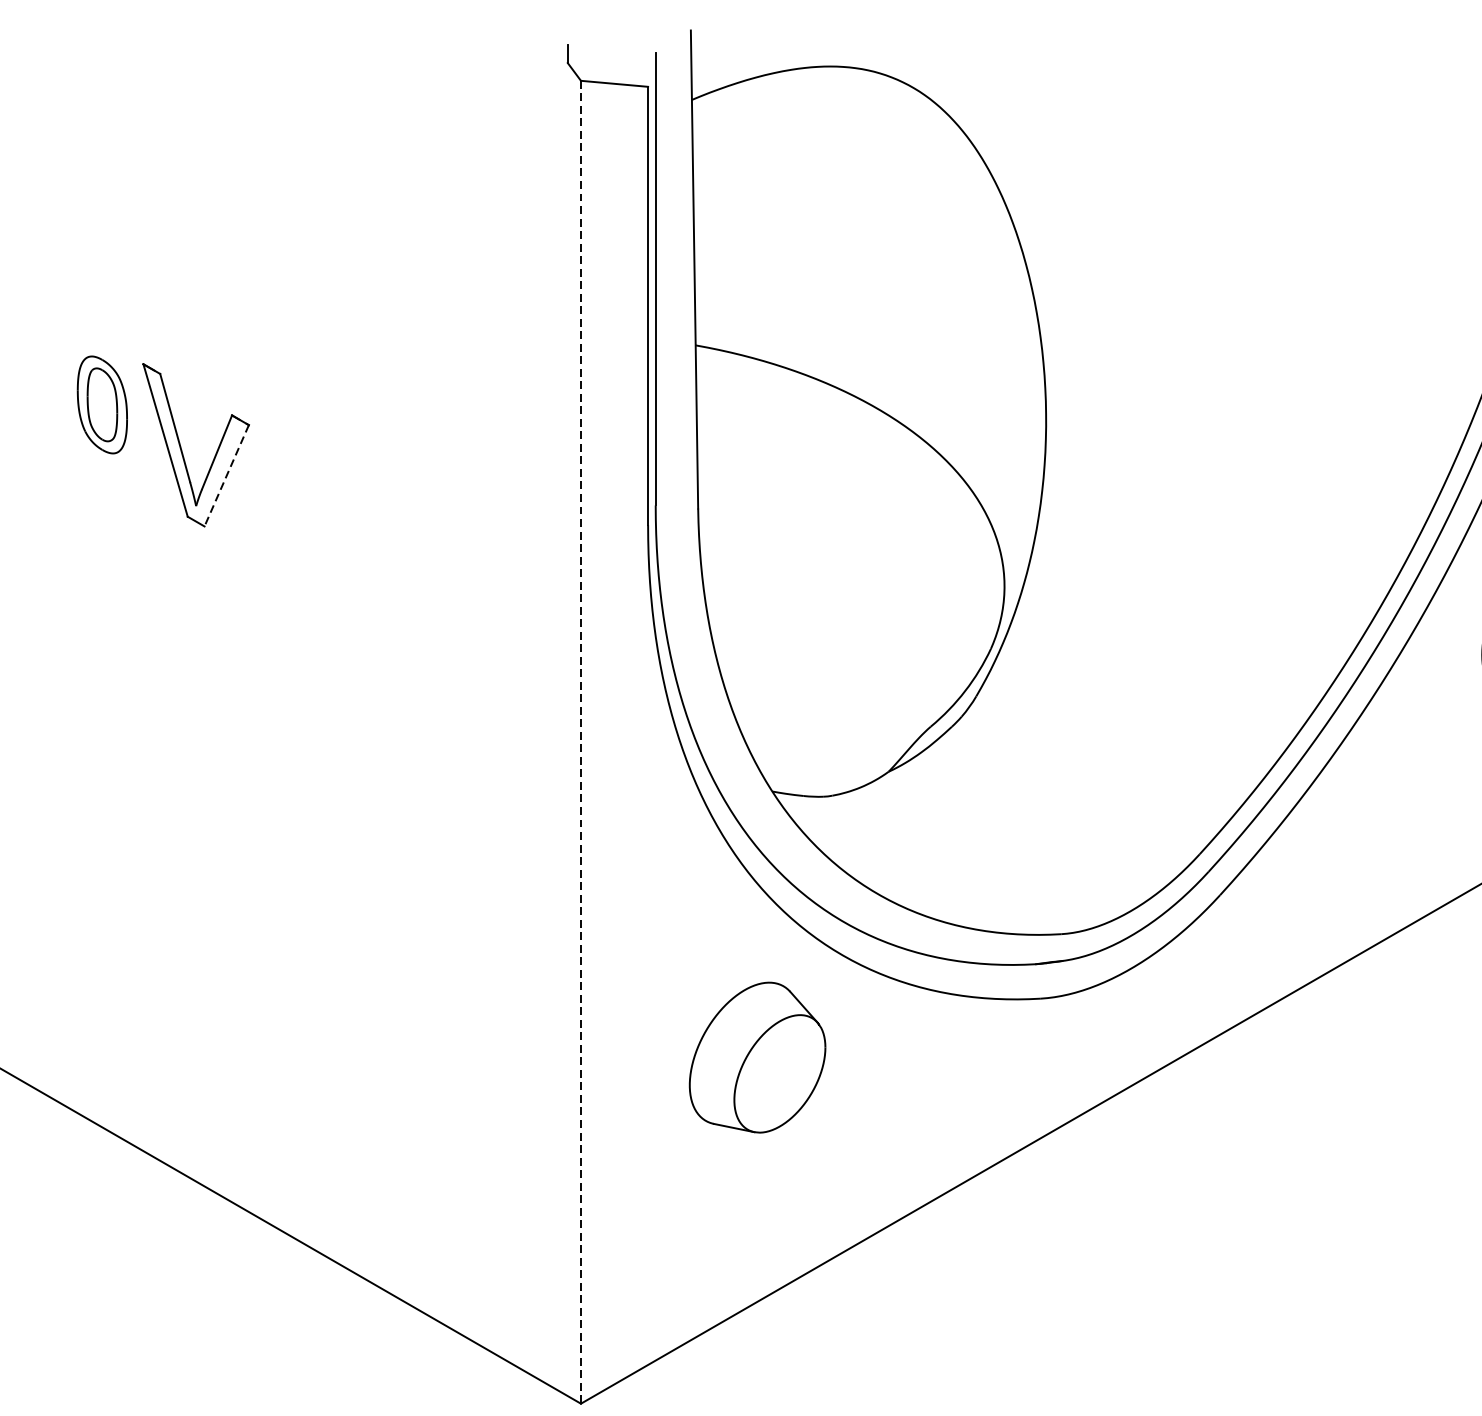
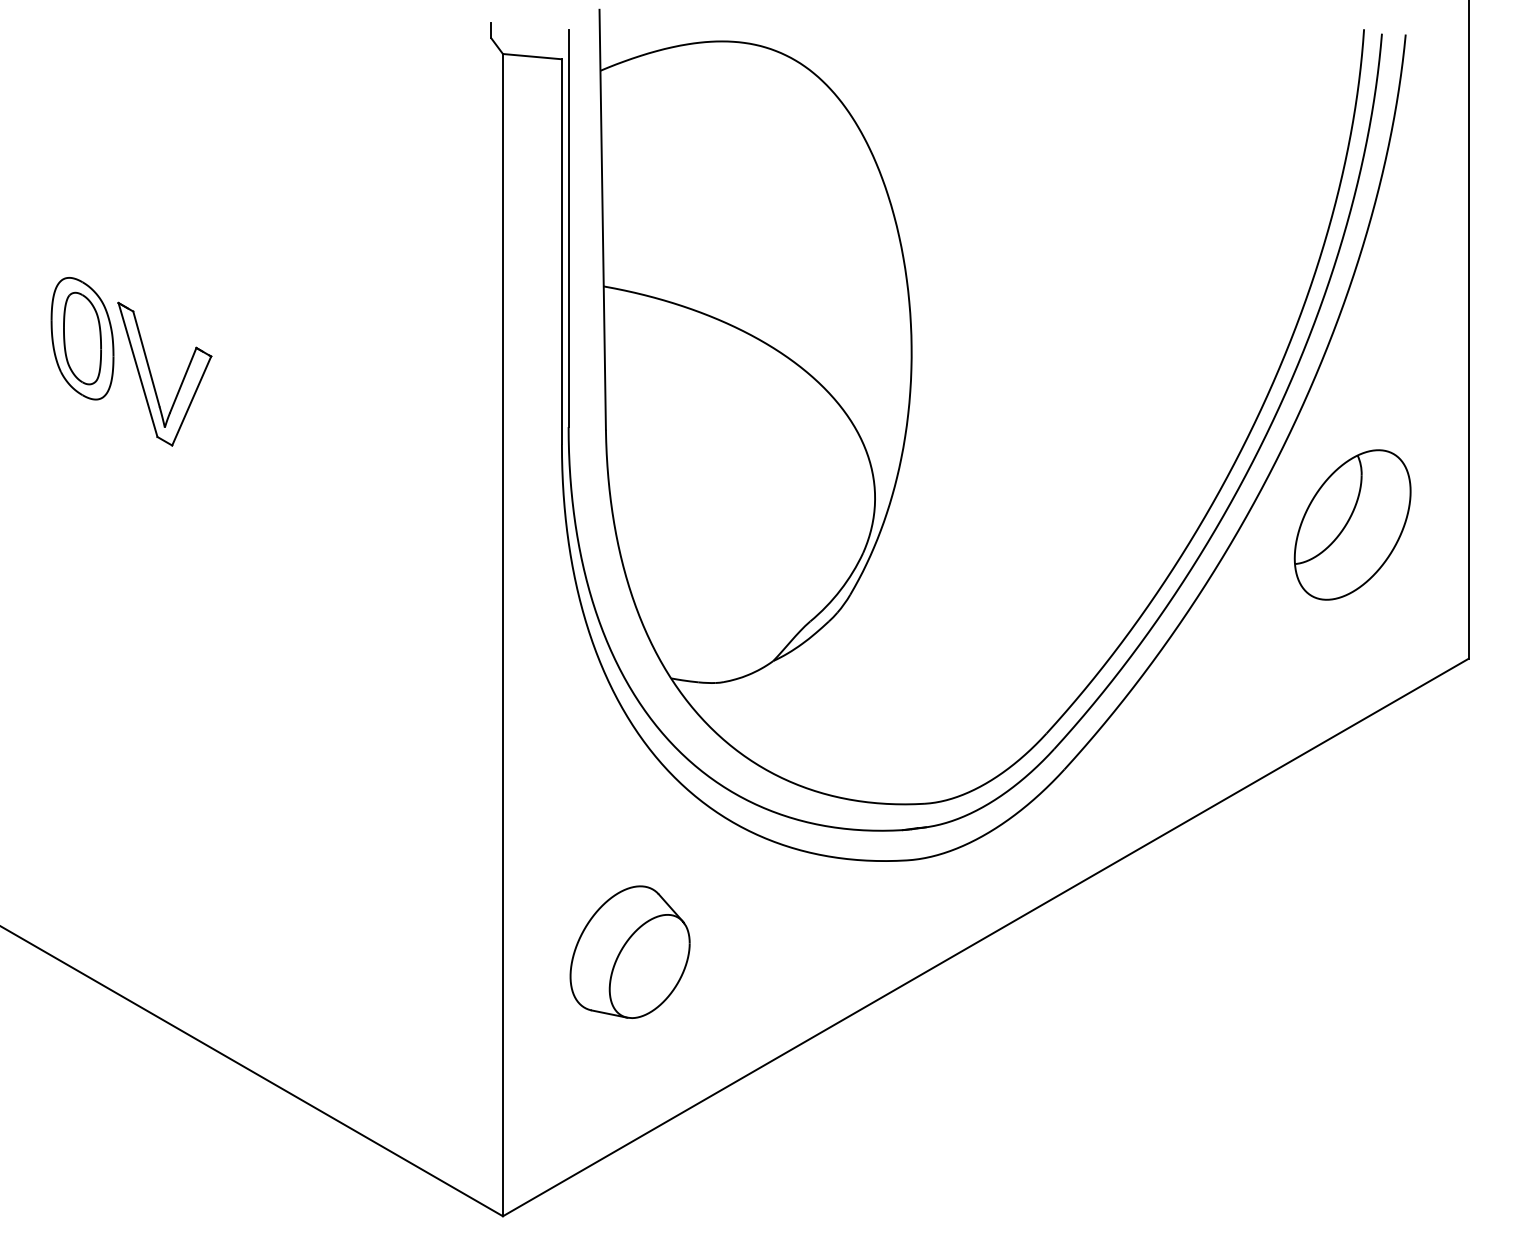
part: (102, 404) -> (82, 338), size x1.43
line: (226, 476) -> (191, 401), dashed -> solid
line: (580, 742) -> (502, 635), dashed -> solid
part: (756, 1056) -> (629, 951), moved

